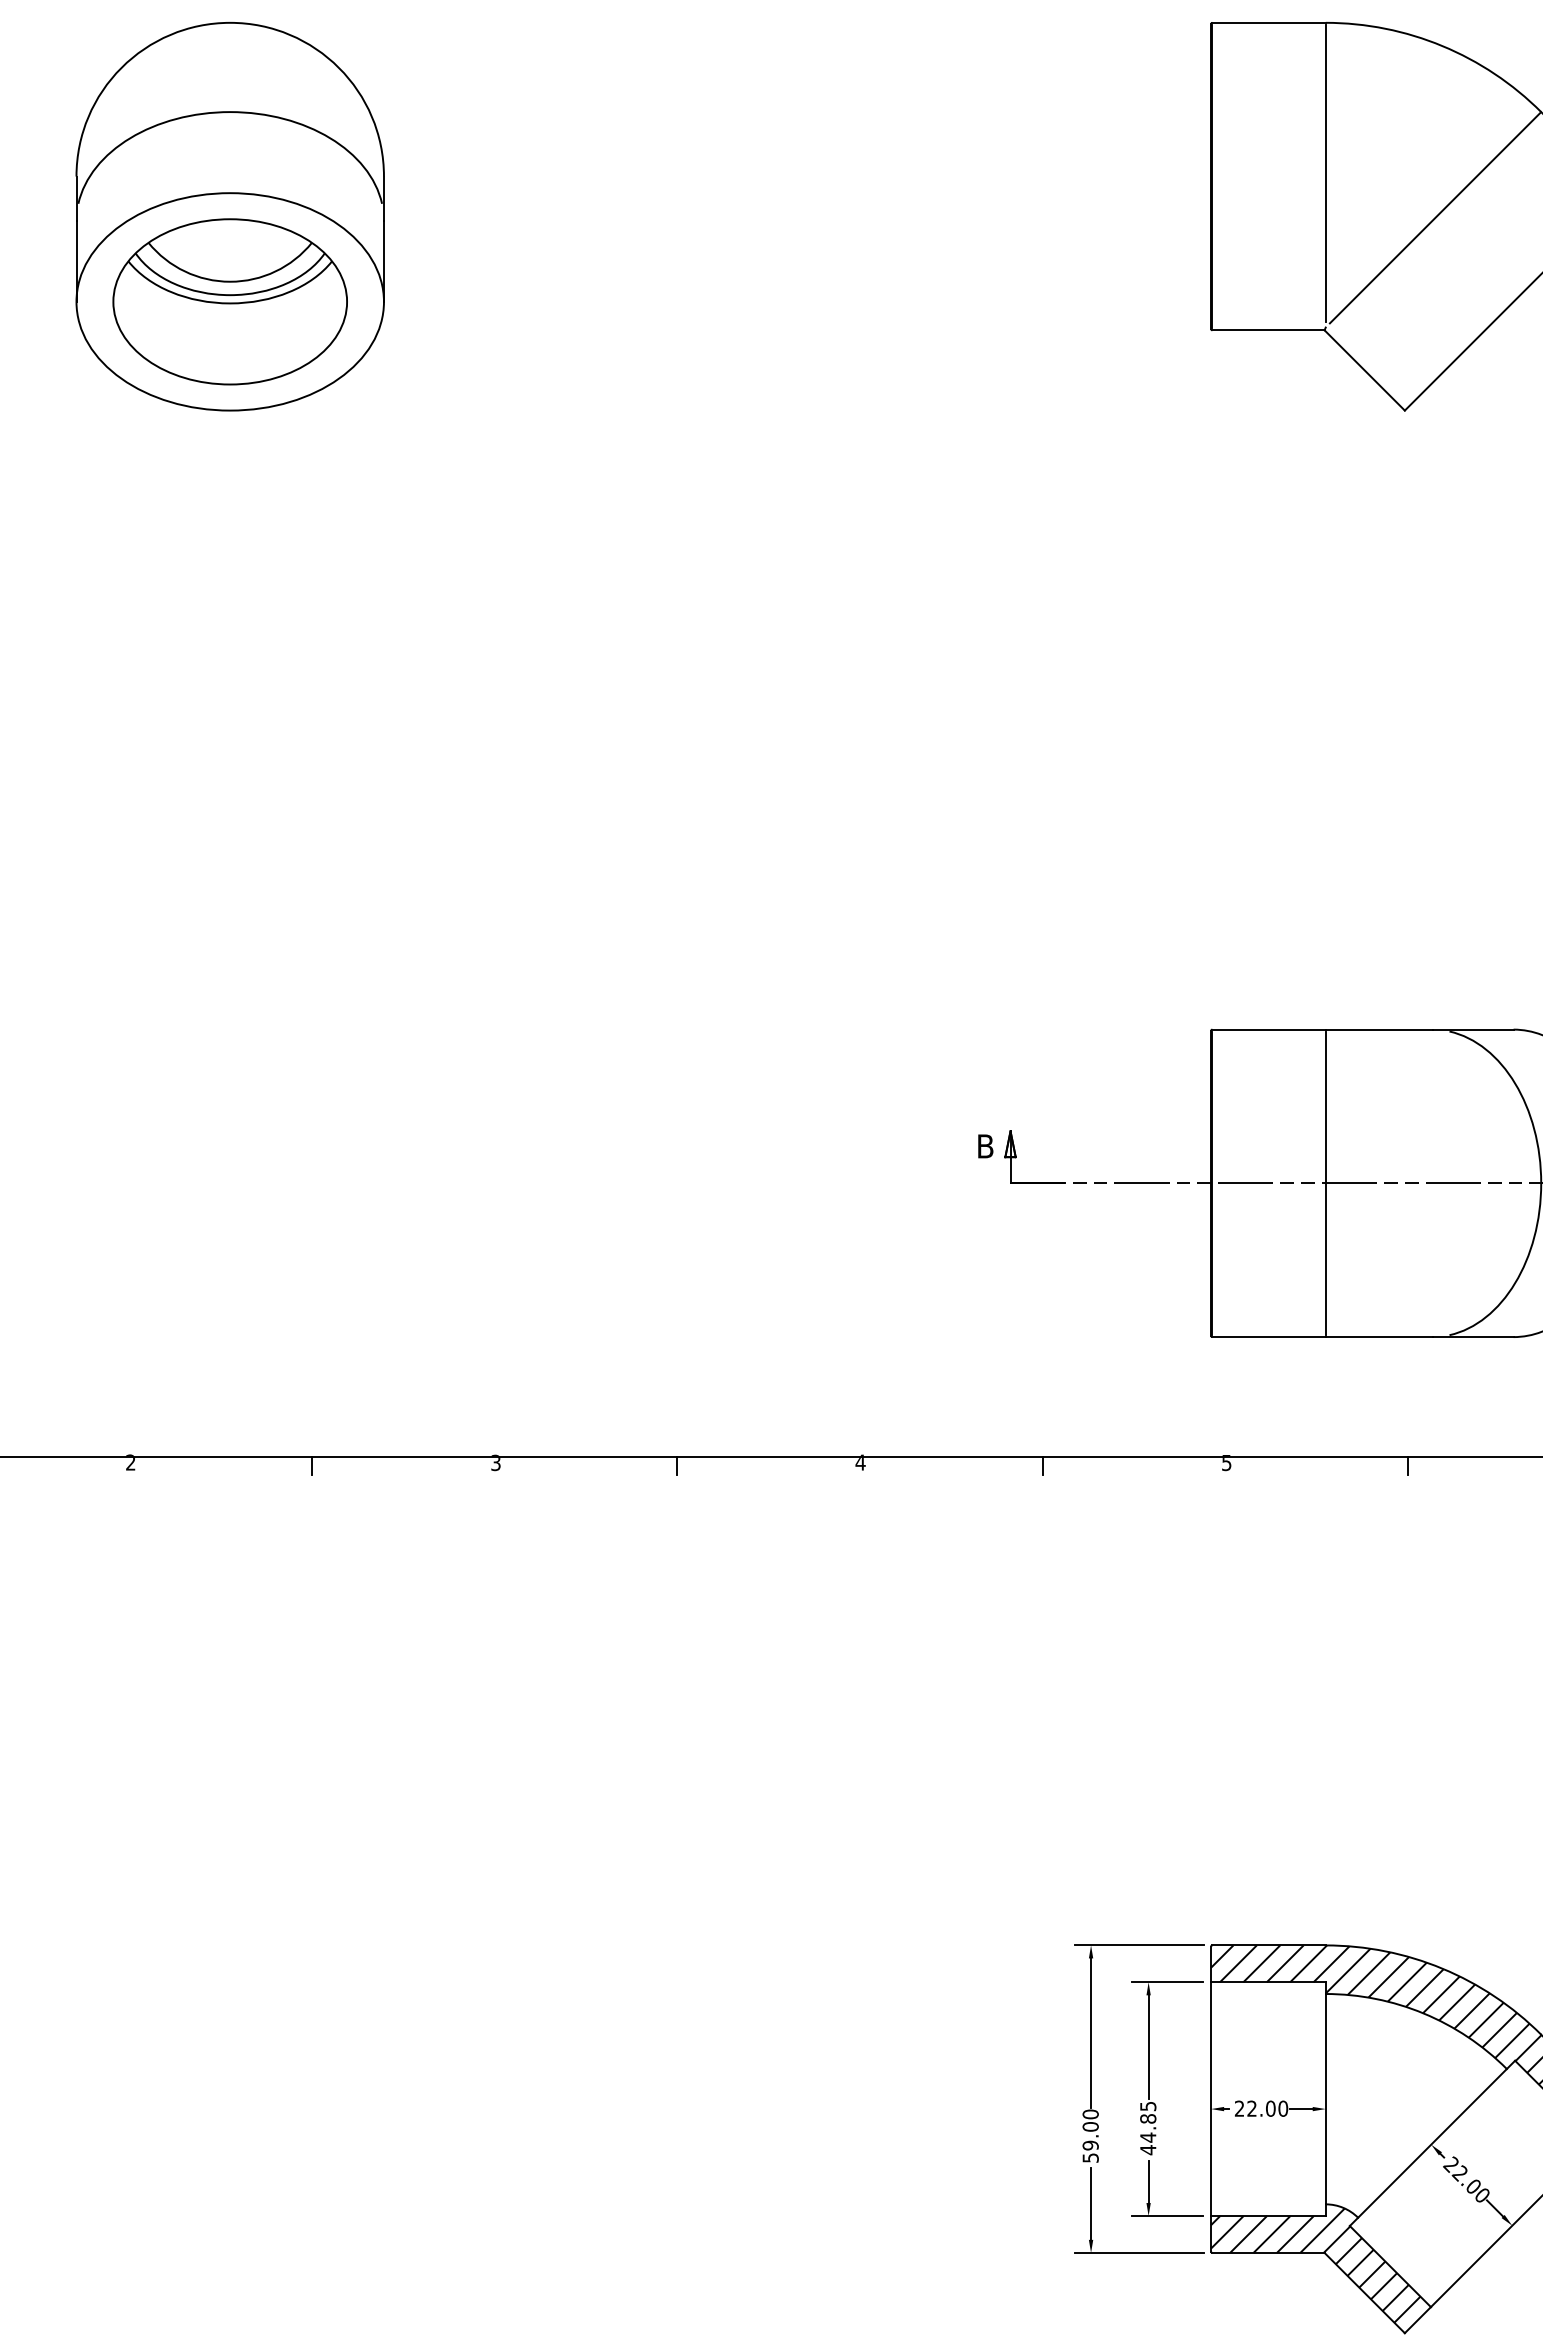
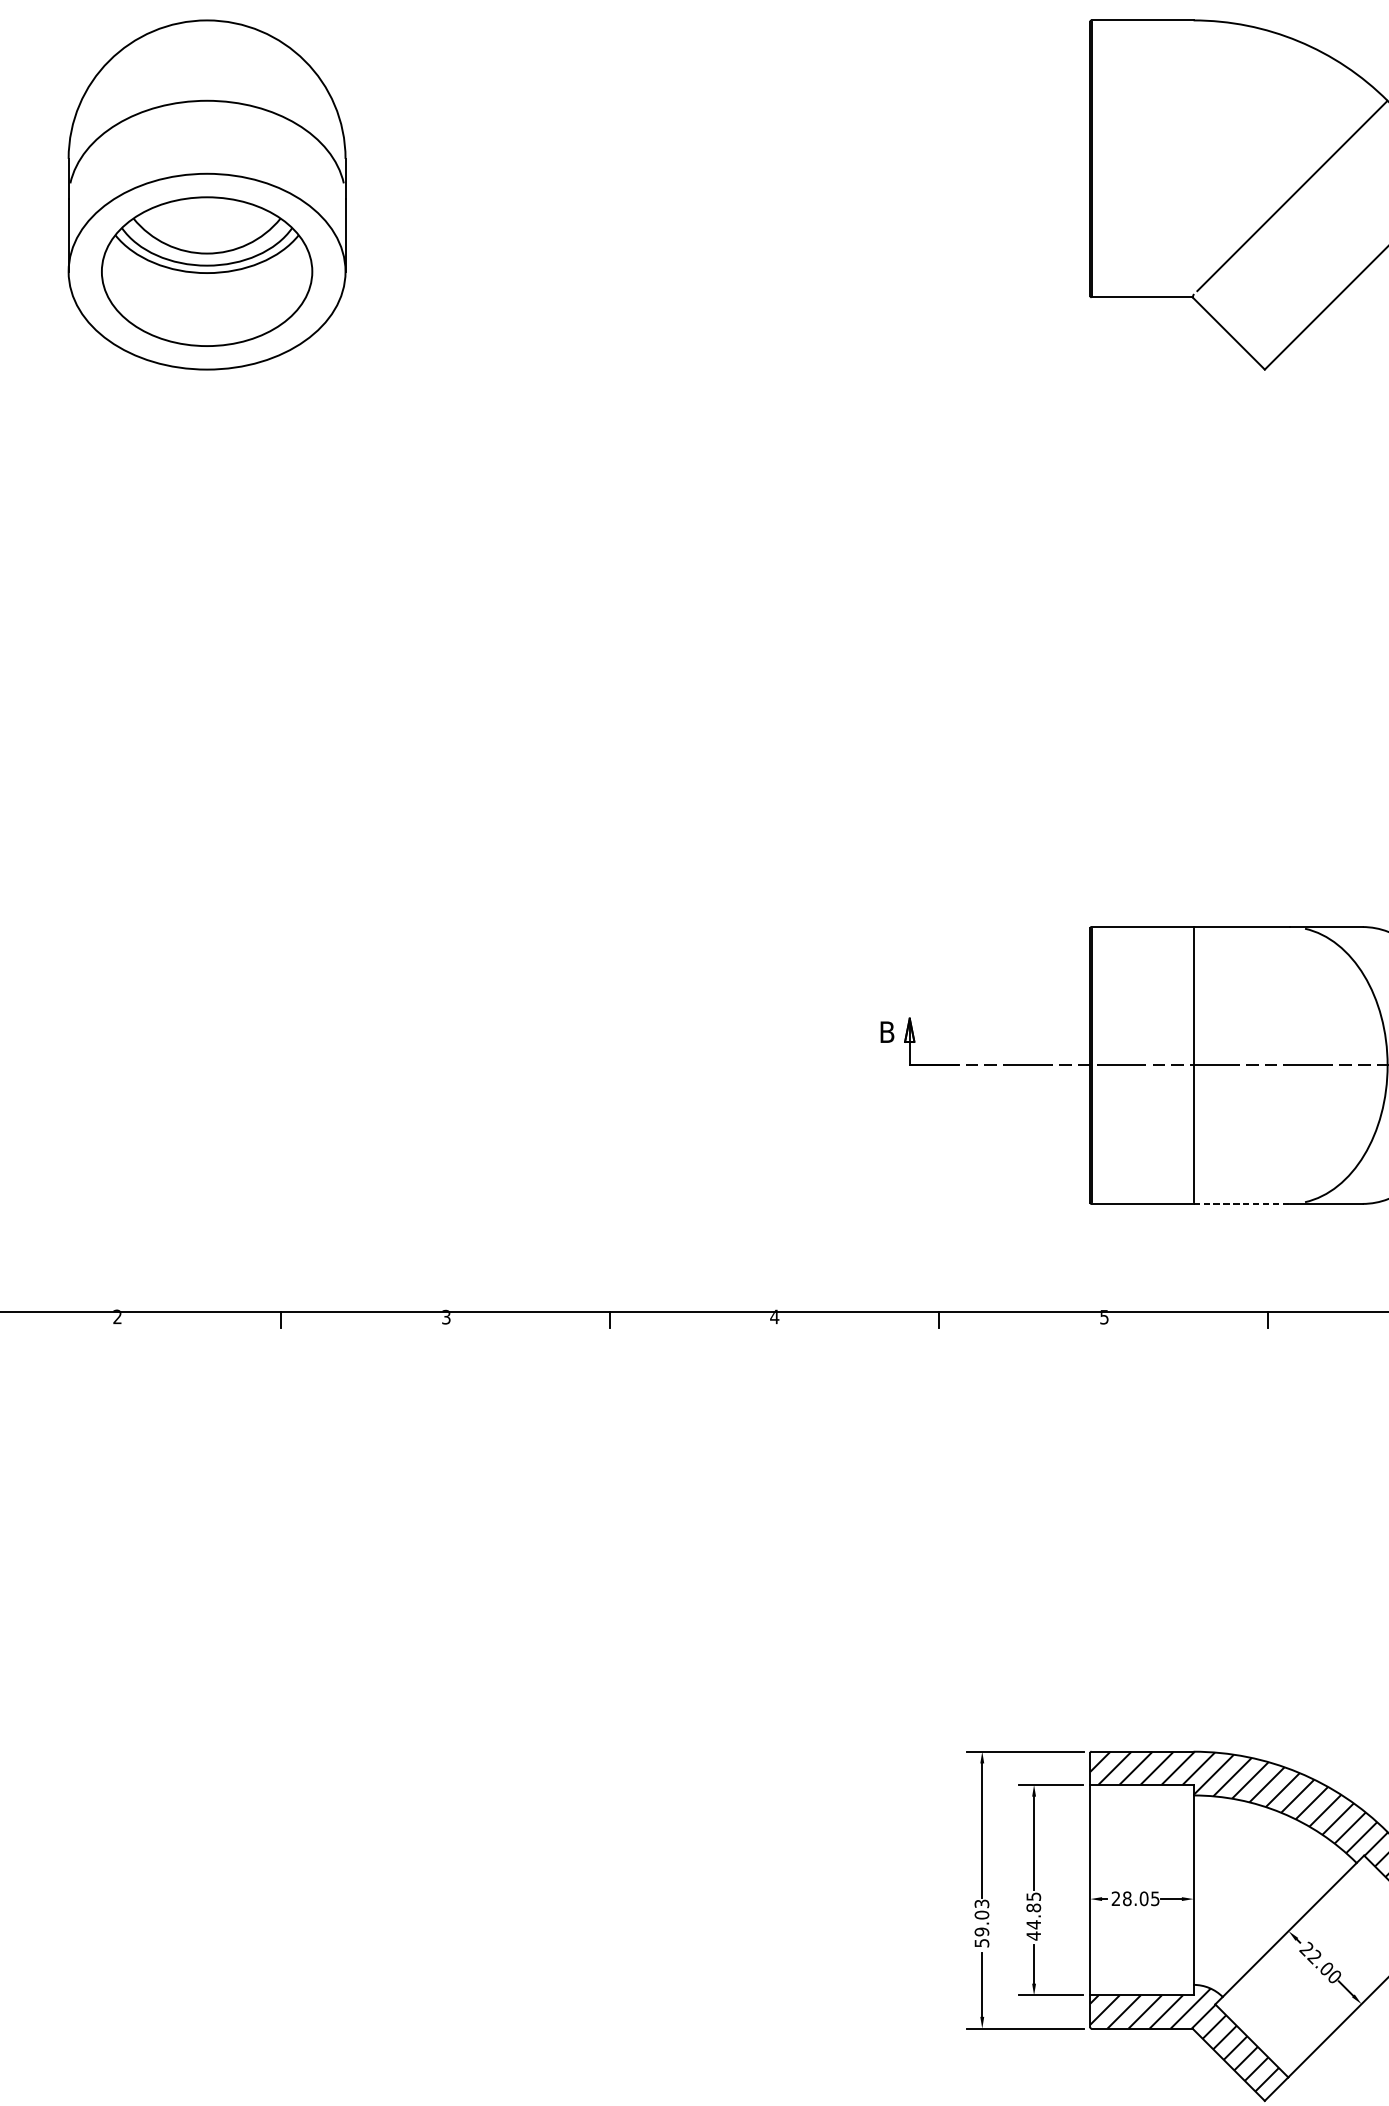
line: (1325, 172) -> (1193, 155), removed
line: (1379, 1337) -> (1242, 1204), solid -> dashed
text: (1267, 2108) -> (1141, 1898), 22.00 -> 28.05
text: (1090, 2114) -> (981, 1903), 59.00 -> 59.03

